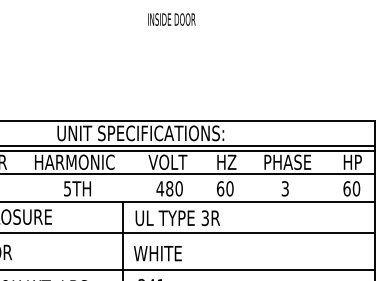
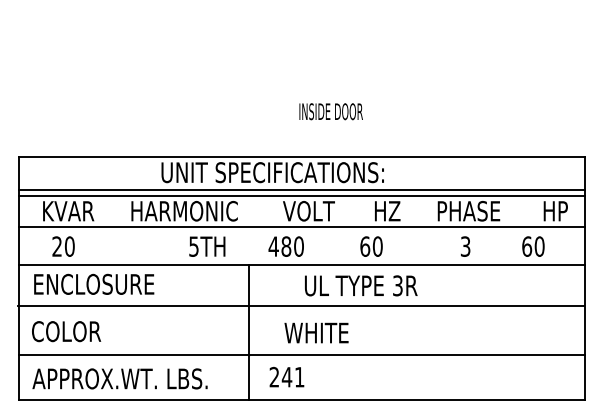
text: (171, 19) -> (330, 111), moved
text: (77, 188) -> (207, 246), moved
text: (169, 188) -> (285, 246), moved
text: (225, 188) -> (371, 246), moved
text: (351, 188) -> (533, 246), moved
text: (178, 217) -> (361, 285), moved
text: (157, 253) -> (316, 332), moved

